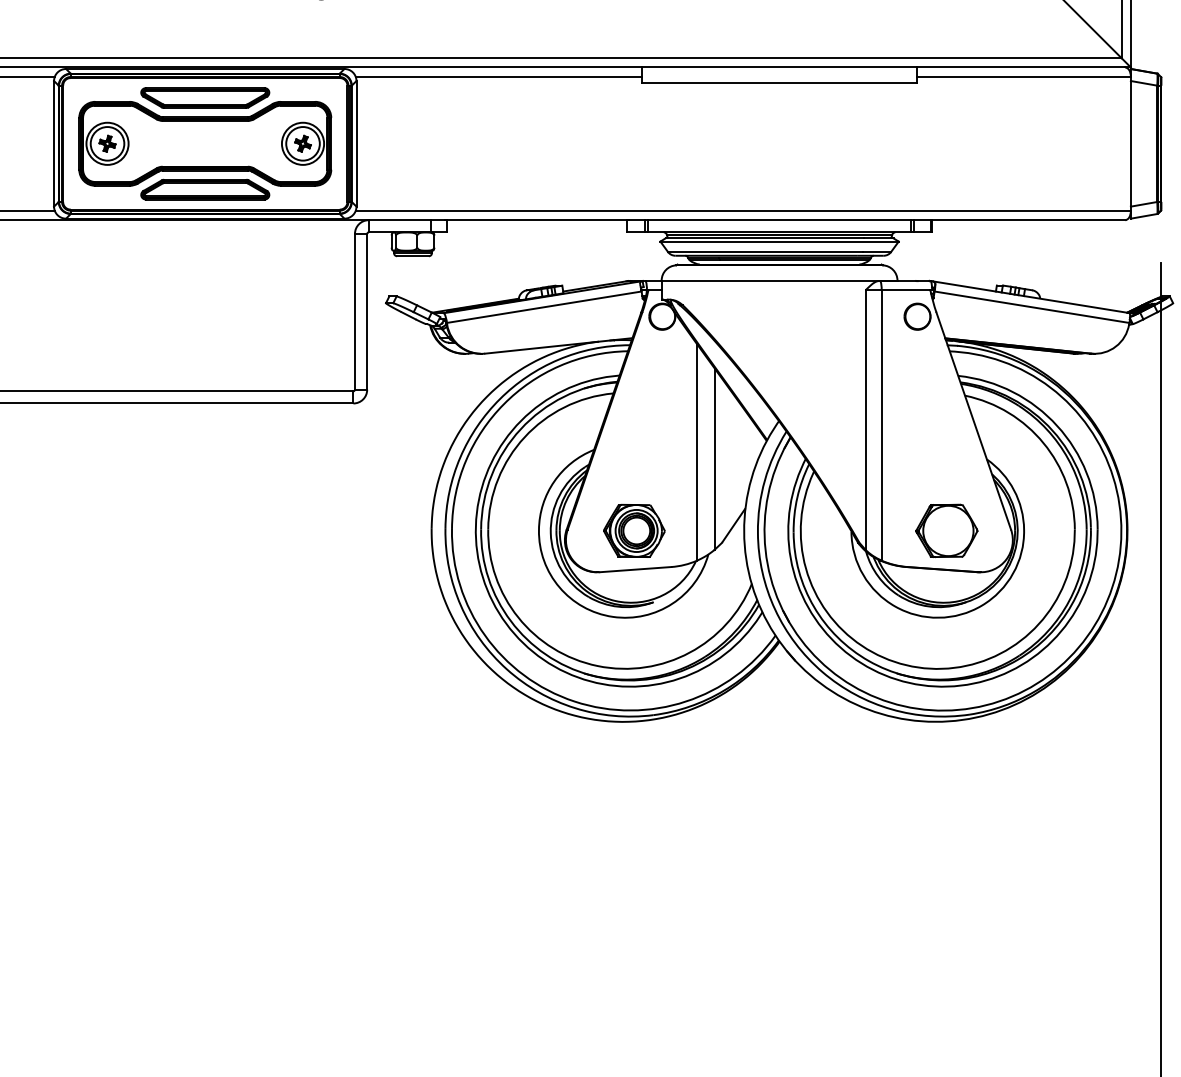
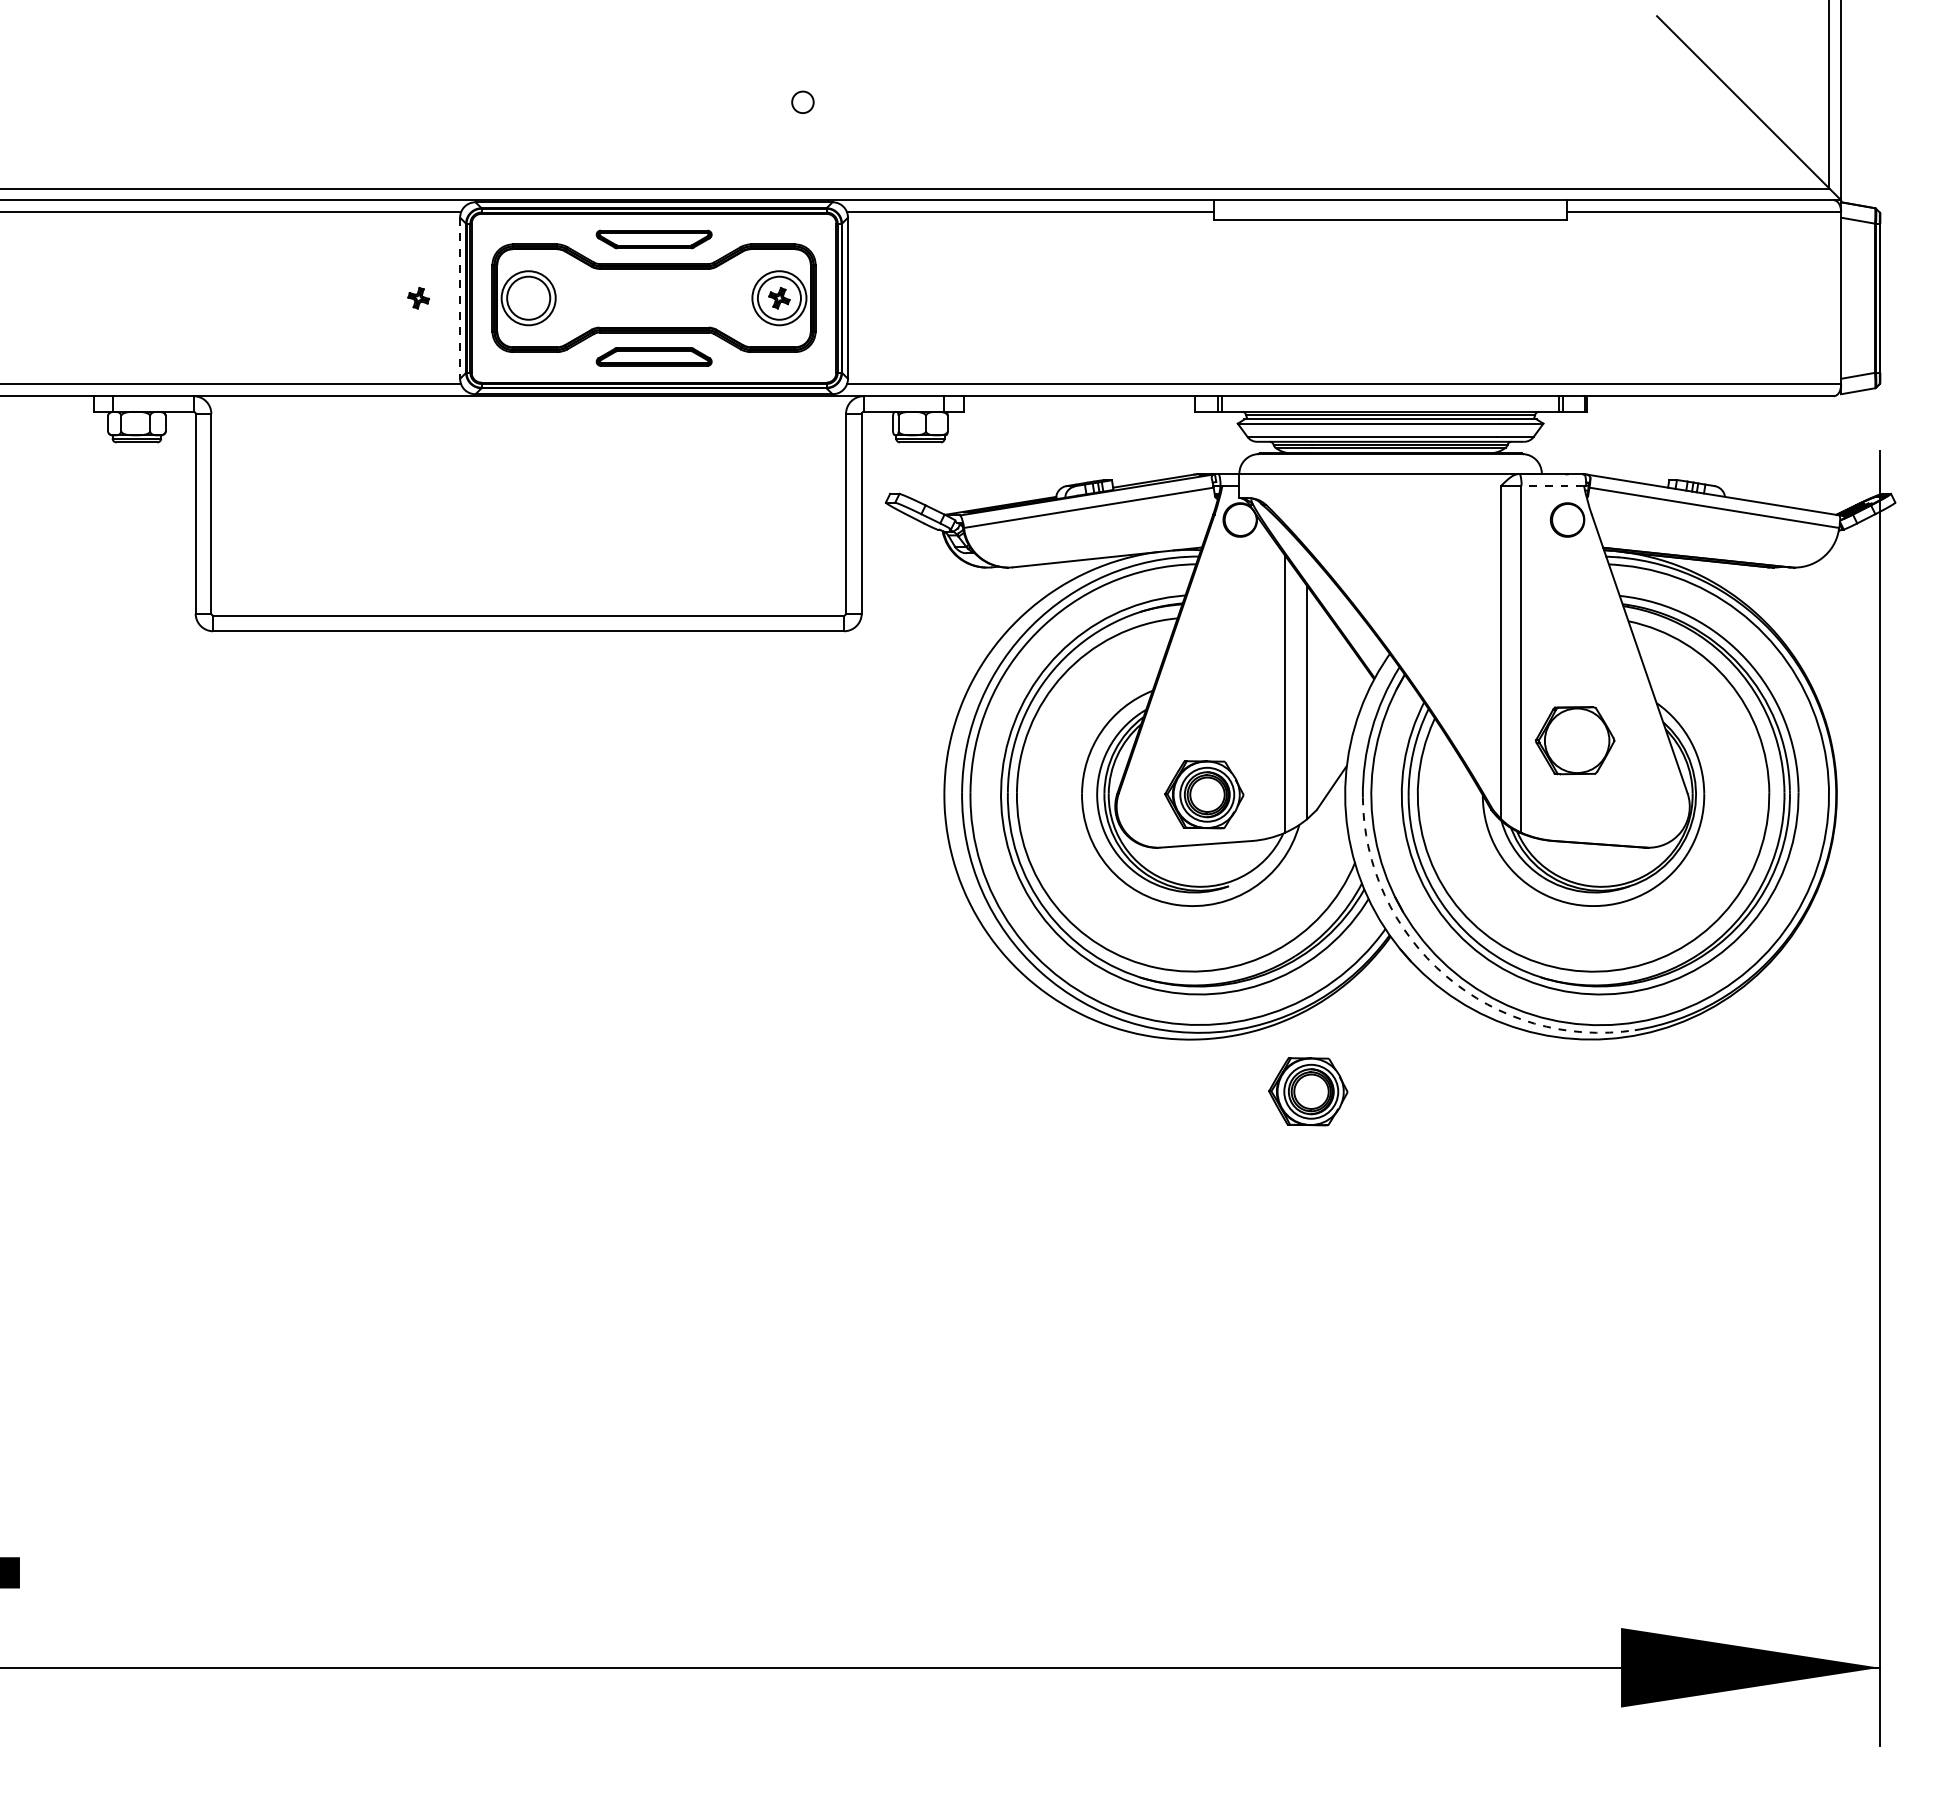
part: (205, 98) -> (654, 239), size x0.7
line: (54, 144) -> (460, 298), solid -> dashed
part: (107, 144) -> (418, 298), moved
part: (205, 189) -> (654, 356), size x0.7
line: (905, 290) -> (1552, 486), solid -> dashed
part: (946, 530) -> (1574, 740), moved
arc: (822, 671) -> (1445, 975), solid -> dashed
part: (715, 762) -> (1308, 1091), added

